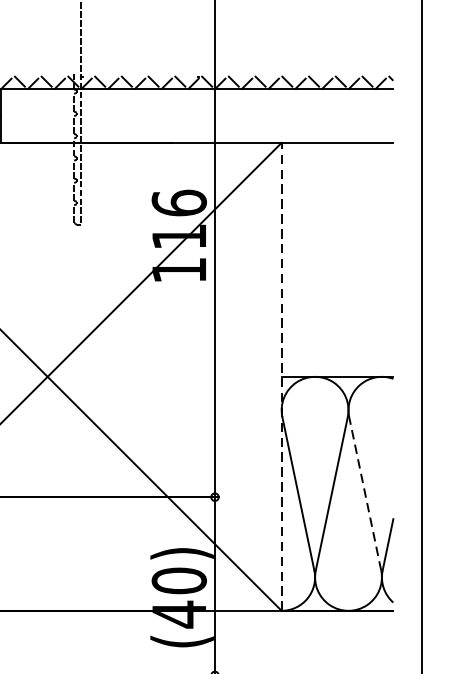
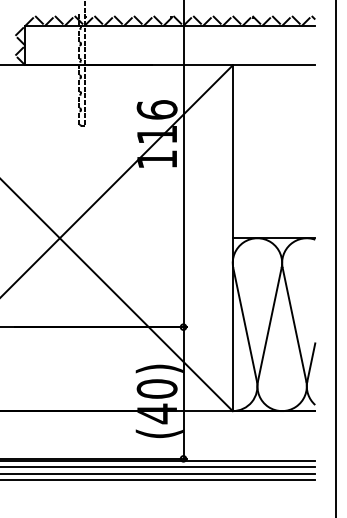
line: (281, 377) -> (232, 238), dashed -> solid
line: (365, 493) -> (294, 324), dashed -> solid

